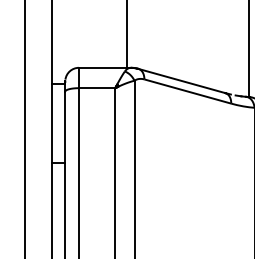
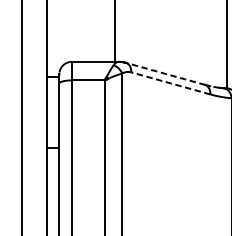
line: (181, 81) -> (165, 74), solid -> dashed
line: (187, 91) -> (170, 83), solid -> dashed

